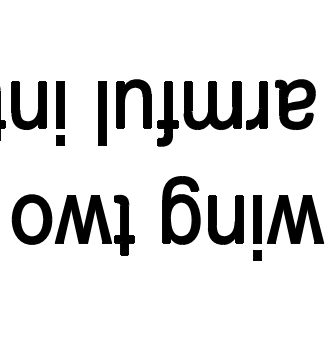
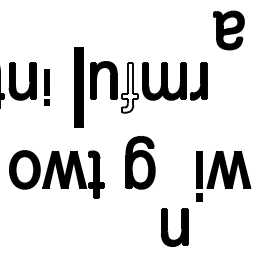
part: (295, 104) -> (228, 30), moved
part: (60, 113) -> (46, 87), size x0.7
part: (102, 113) -> (79, 87), size x1.6
fill: (167, 113) -> (129, 87), removed
part: (216, 219) -> (167, 227), moved

